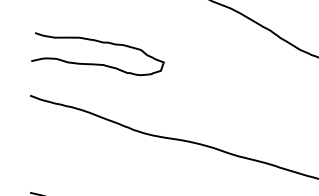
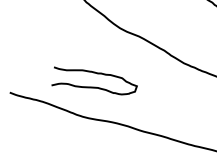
curve: (97, 62) -> (94, 86), moved

